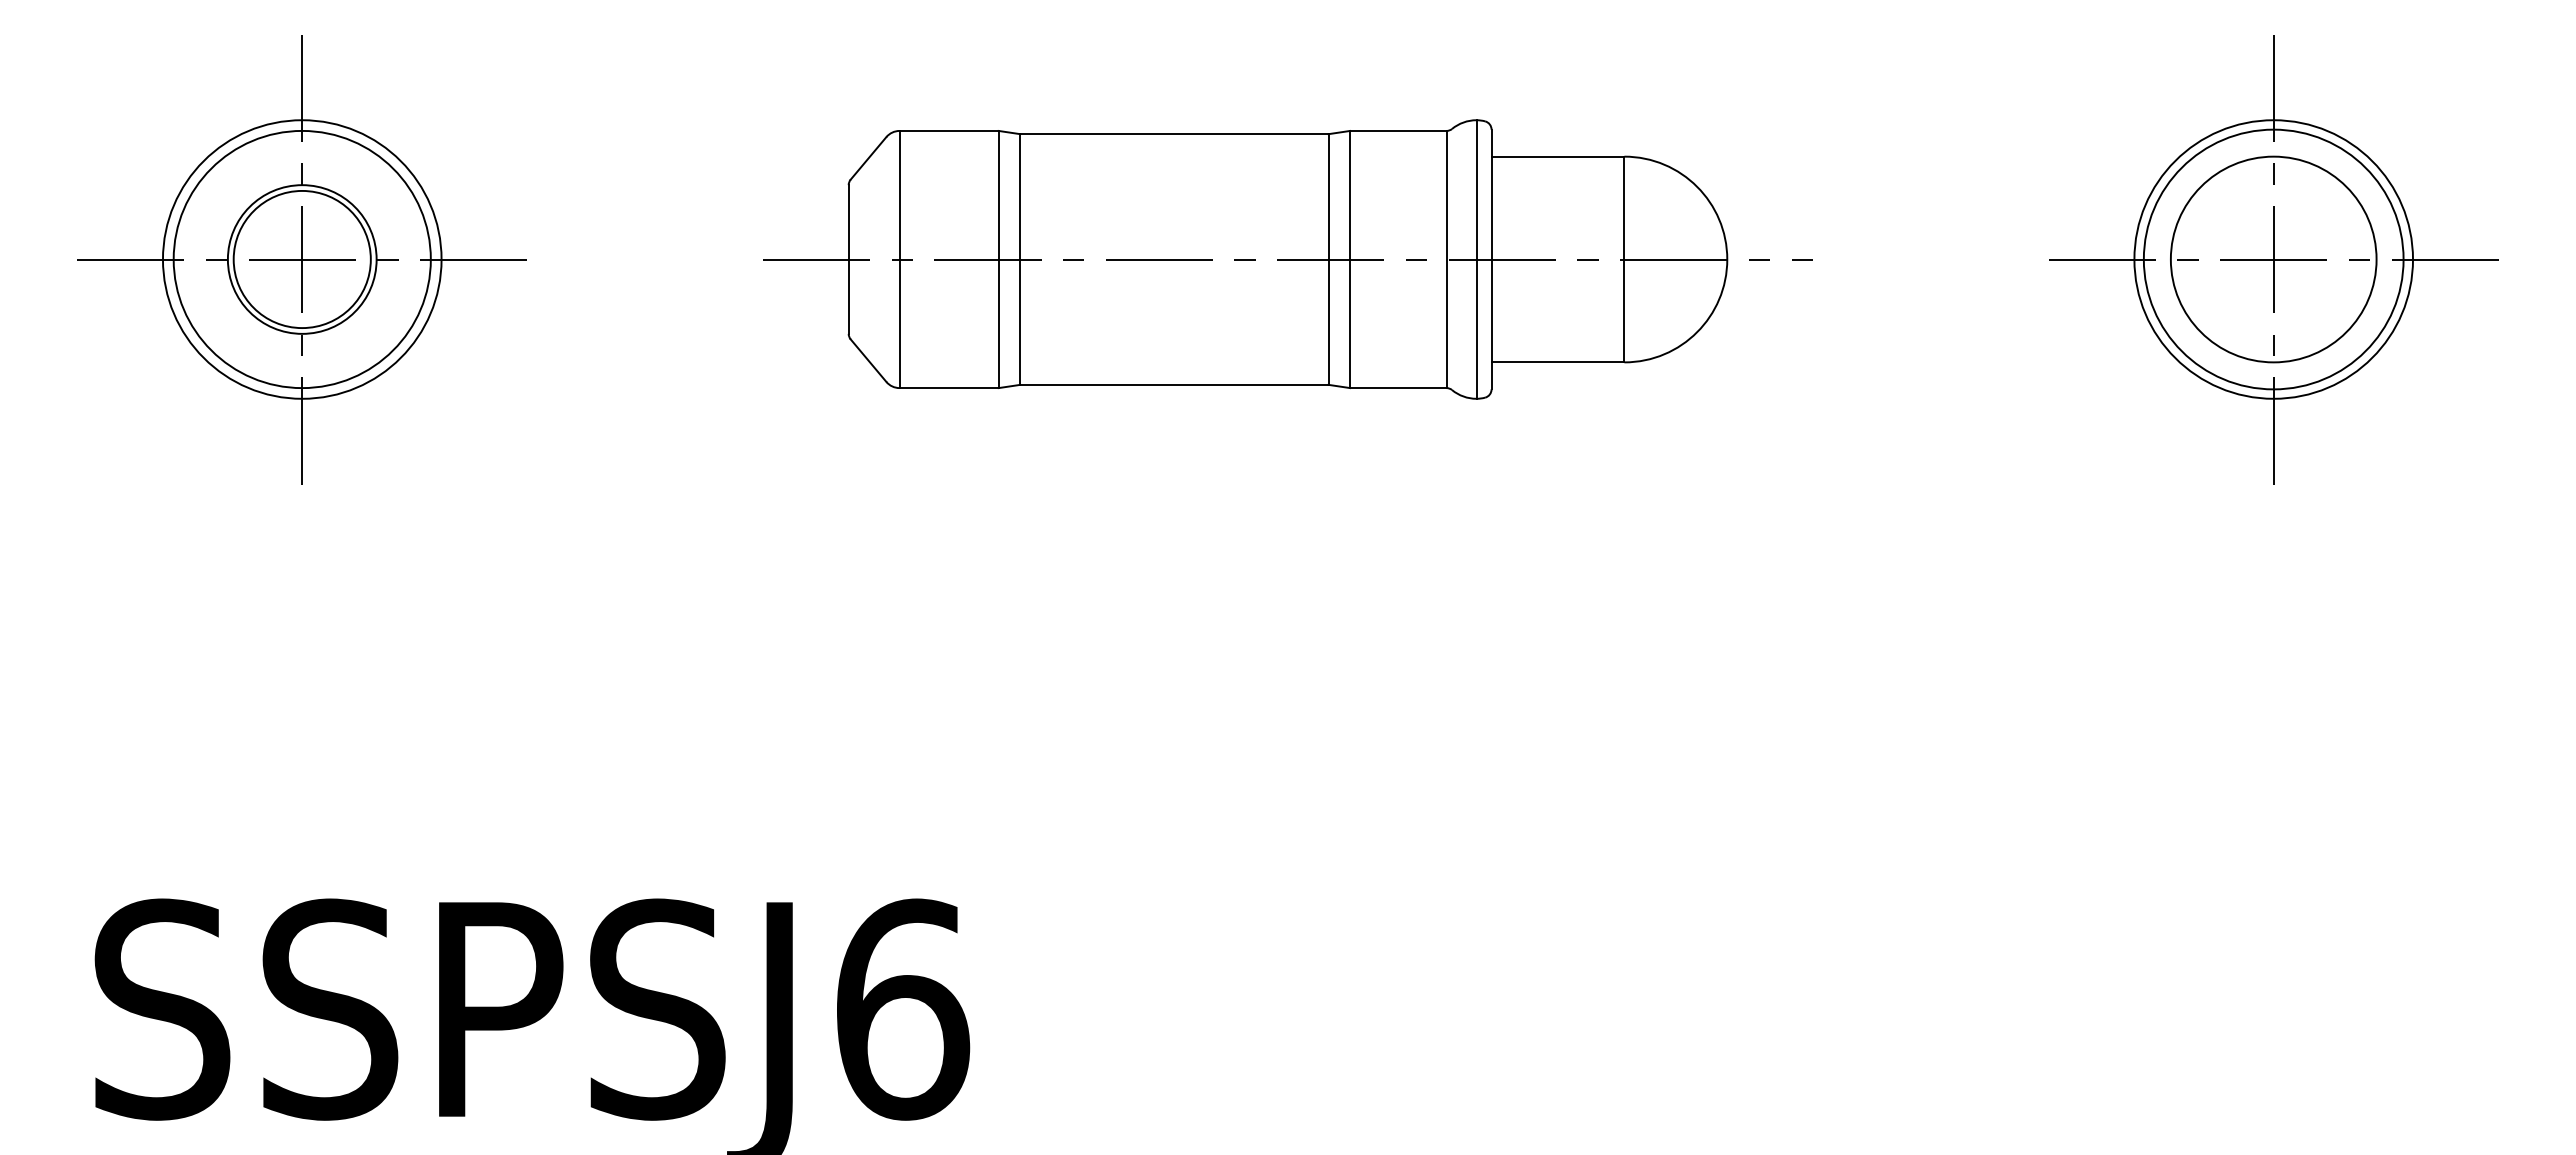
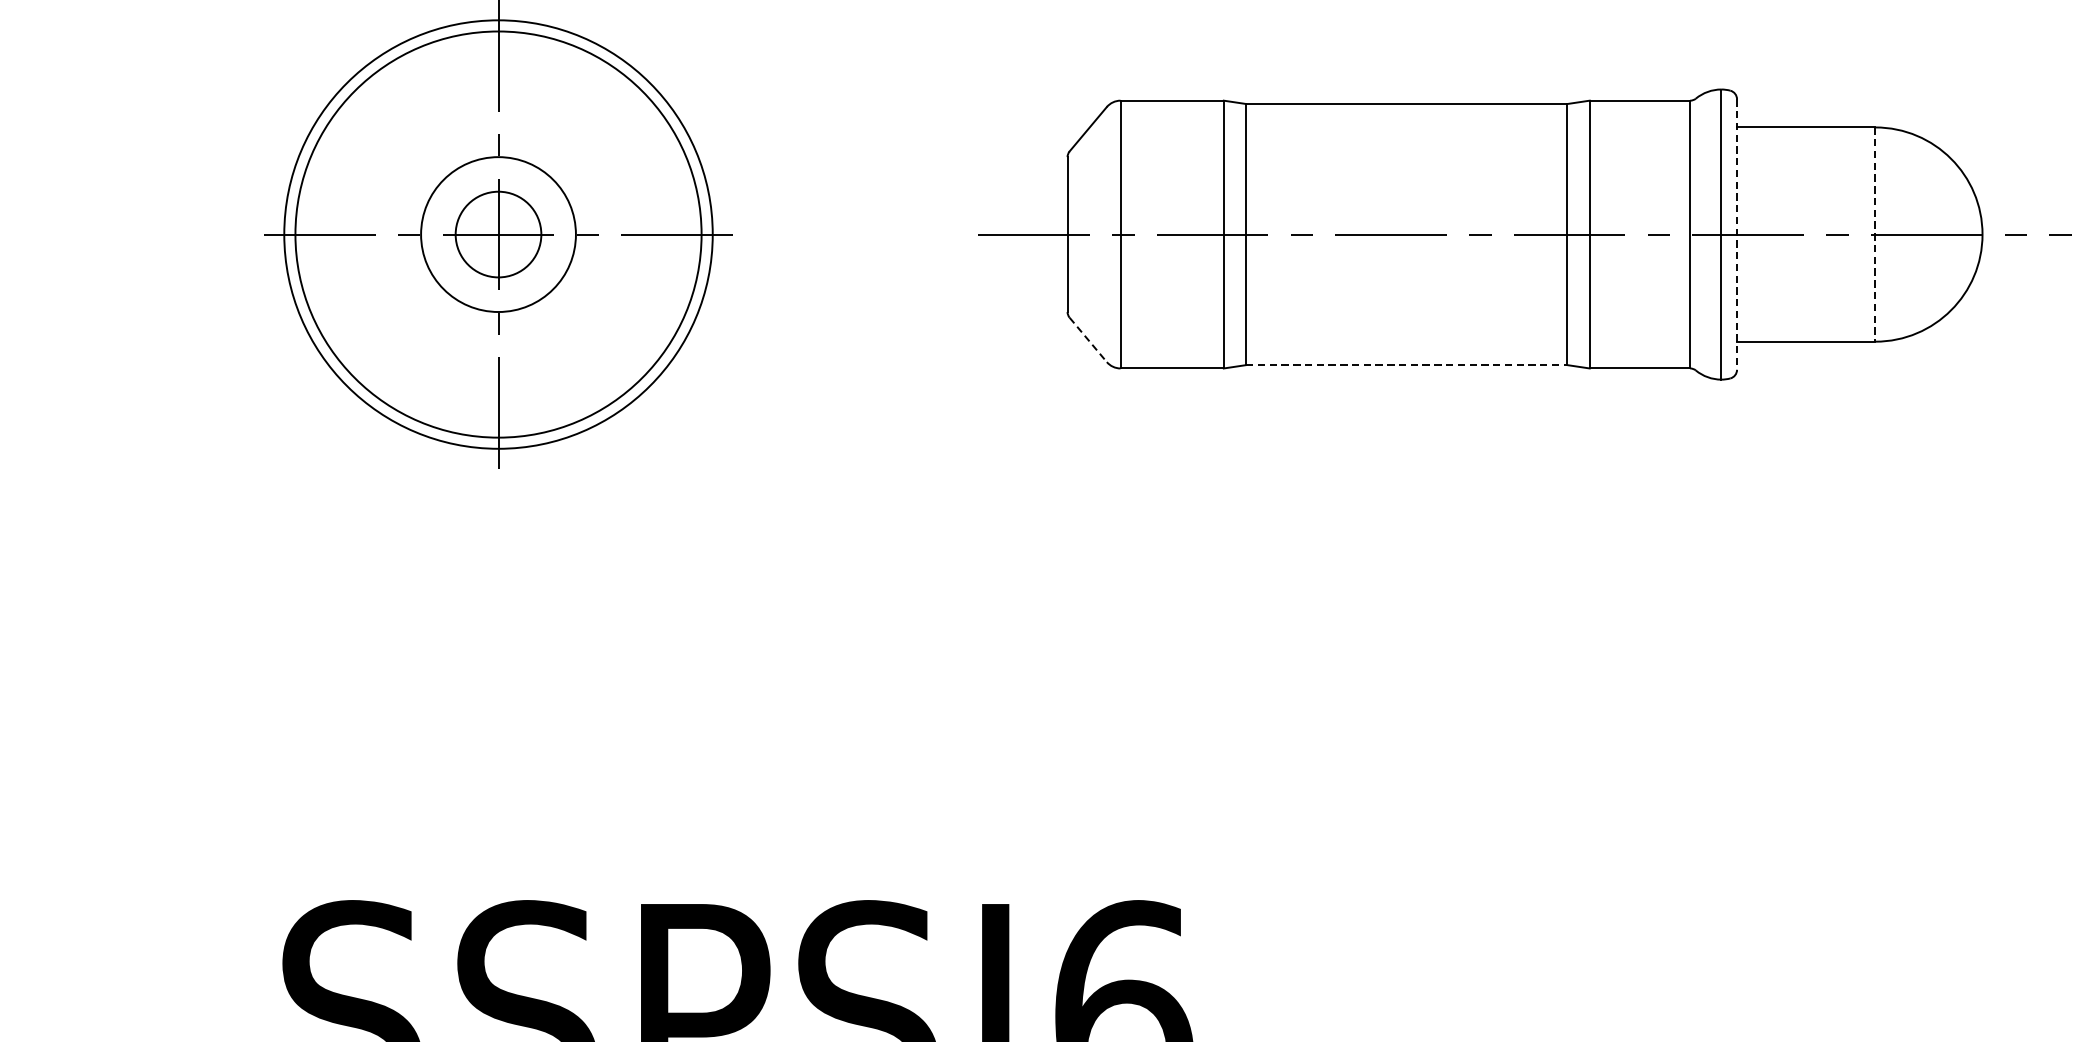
circle: (301, 259) -> (497, 234), size x0.6
circle: (301, 259) -> (497, 234), size x1.4
circle: (301, 259) -> (497, 234), size x1.6
line: (1491, 259) -> (1736, 234), solid -> dashed
line: (1624, 259) -> (1875, 234), solid -> dashed
line: (868, 360) -> (1088, 339), solid -> dashed
line: (1174, 384) -> (1406, 364), solid -> dashed

